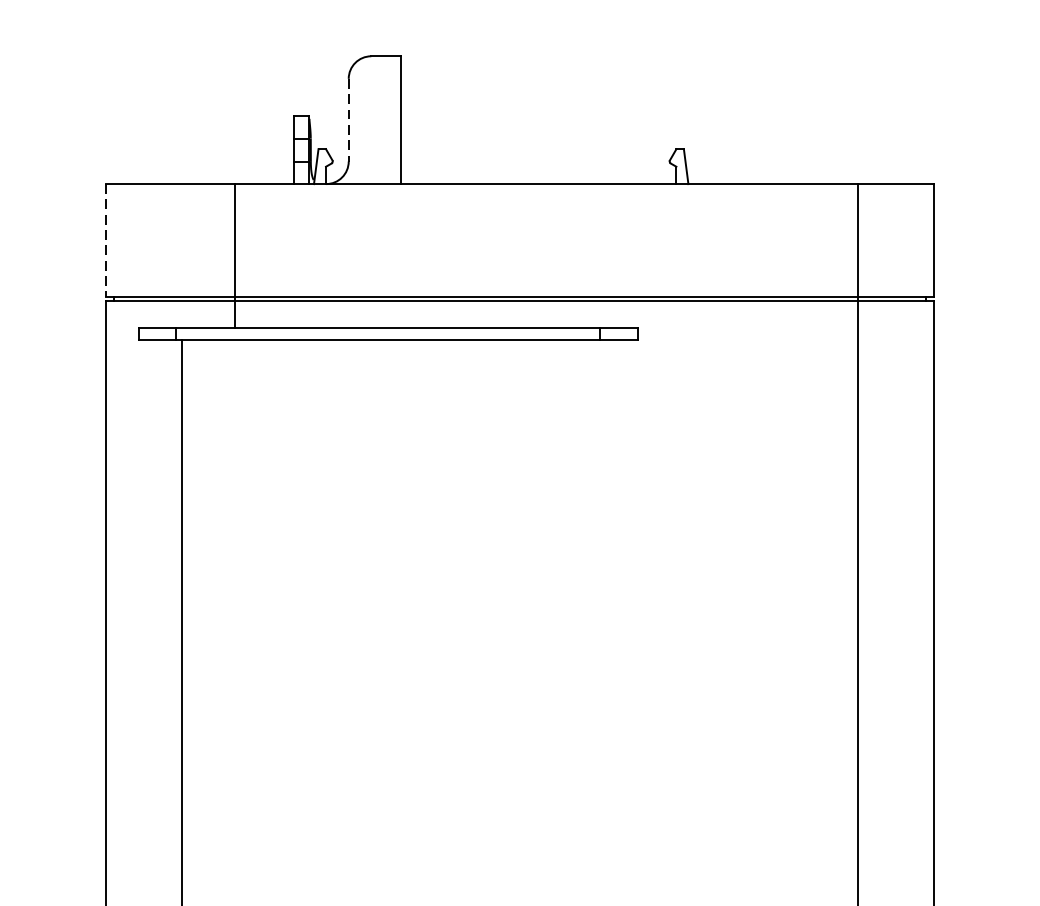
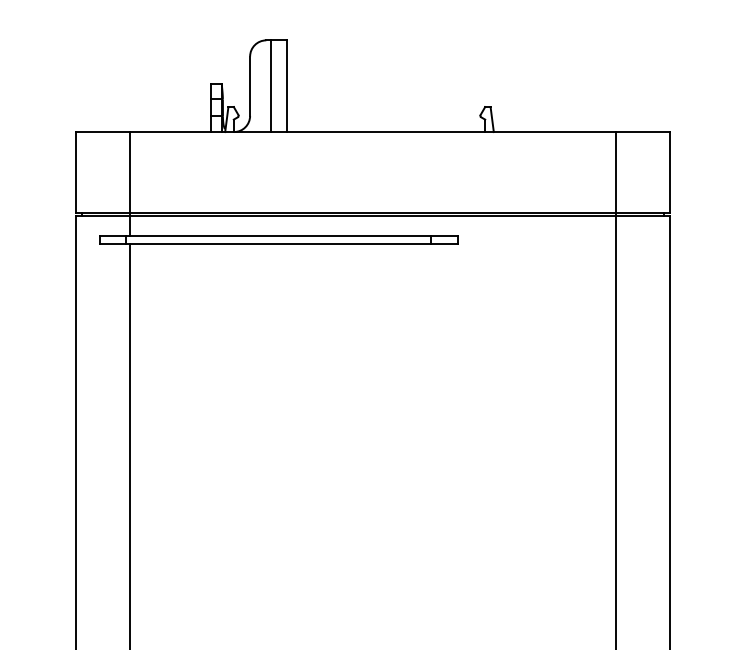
line: (349, 120) -> (250, 86), dashed -> solid
line: (378, 120) -> (271, 86), added
line: (106, 241) -> (76, 173), dashed -> solid
line: (234, 255) -> (130, 183), moved

